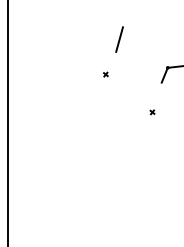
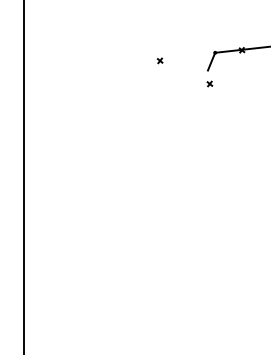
line: (119, 39) -> (157, 18), removed
part: (105, 74) -> (159, 60), moved
part: (152, 111) -> (209, 83), moved

